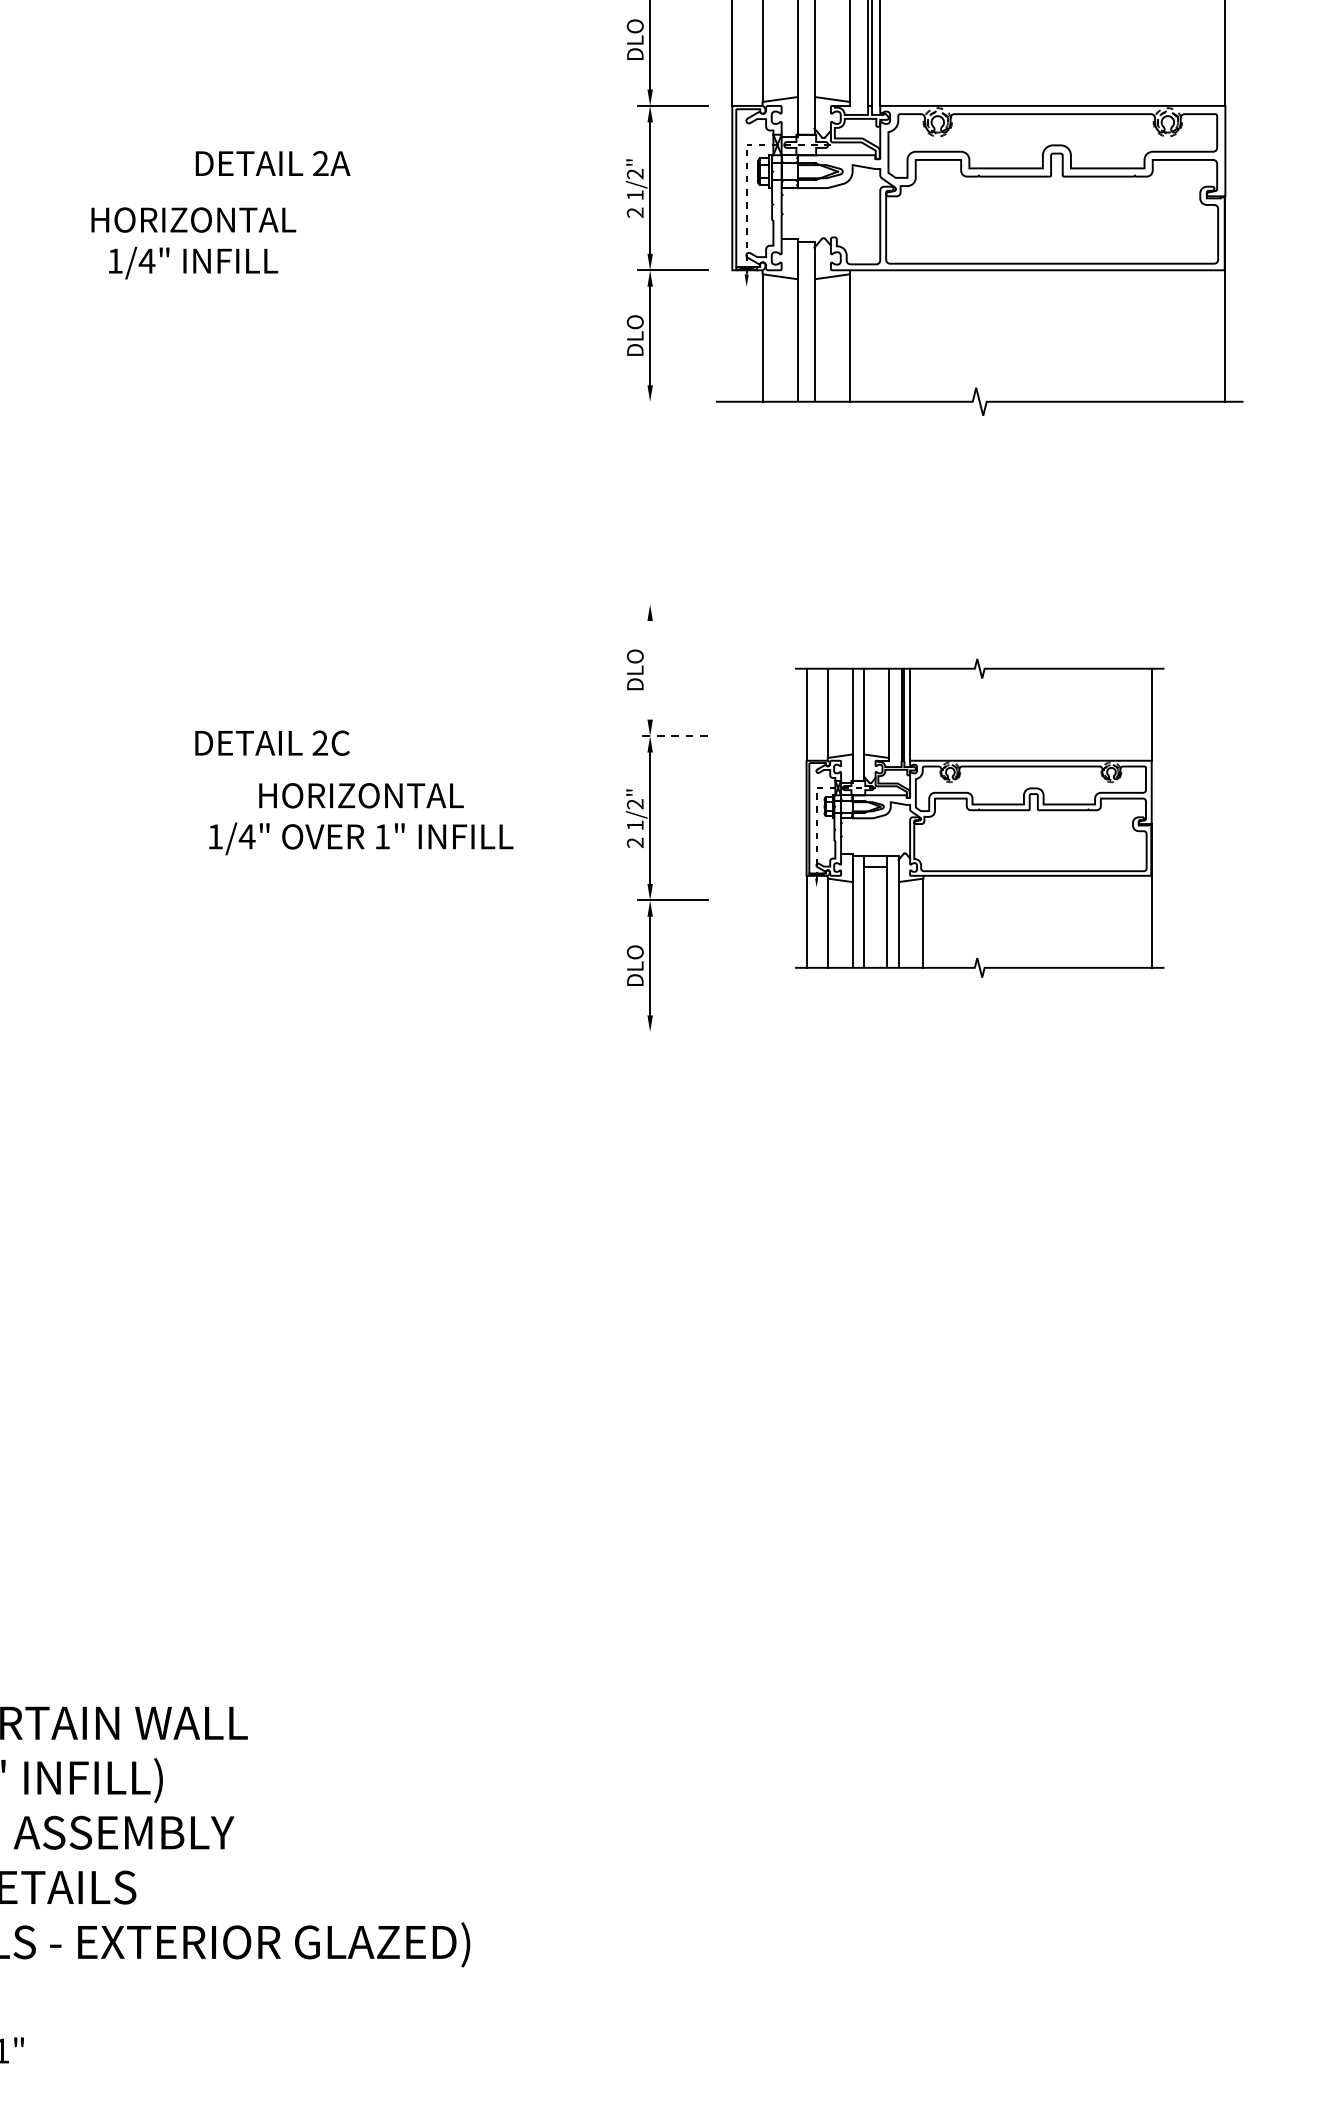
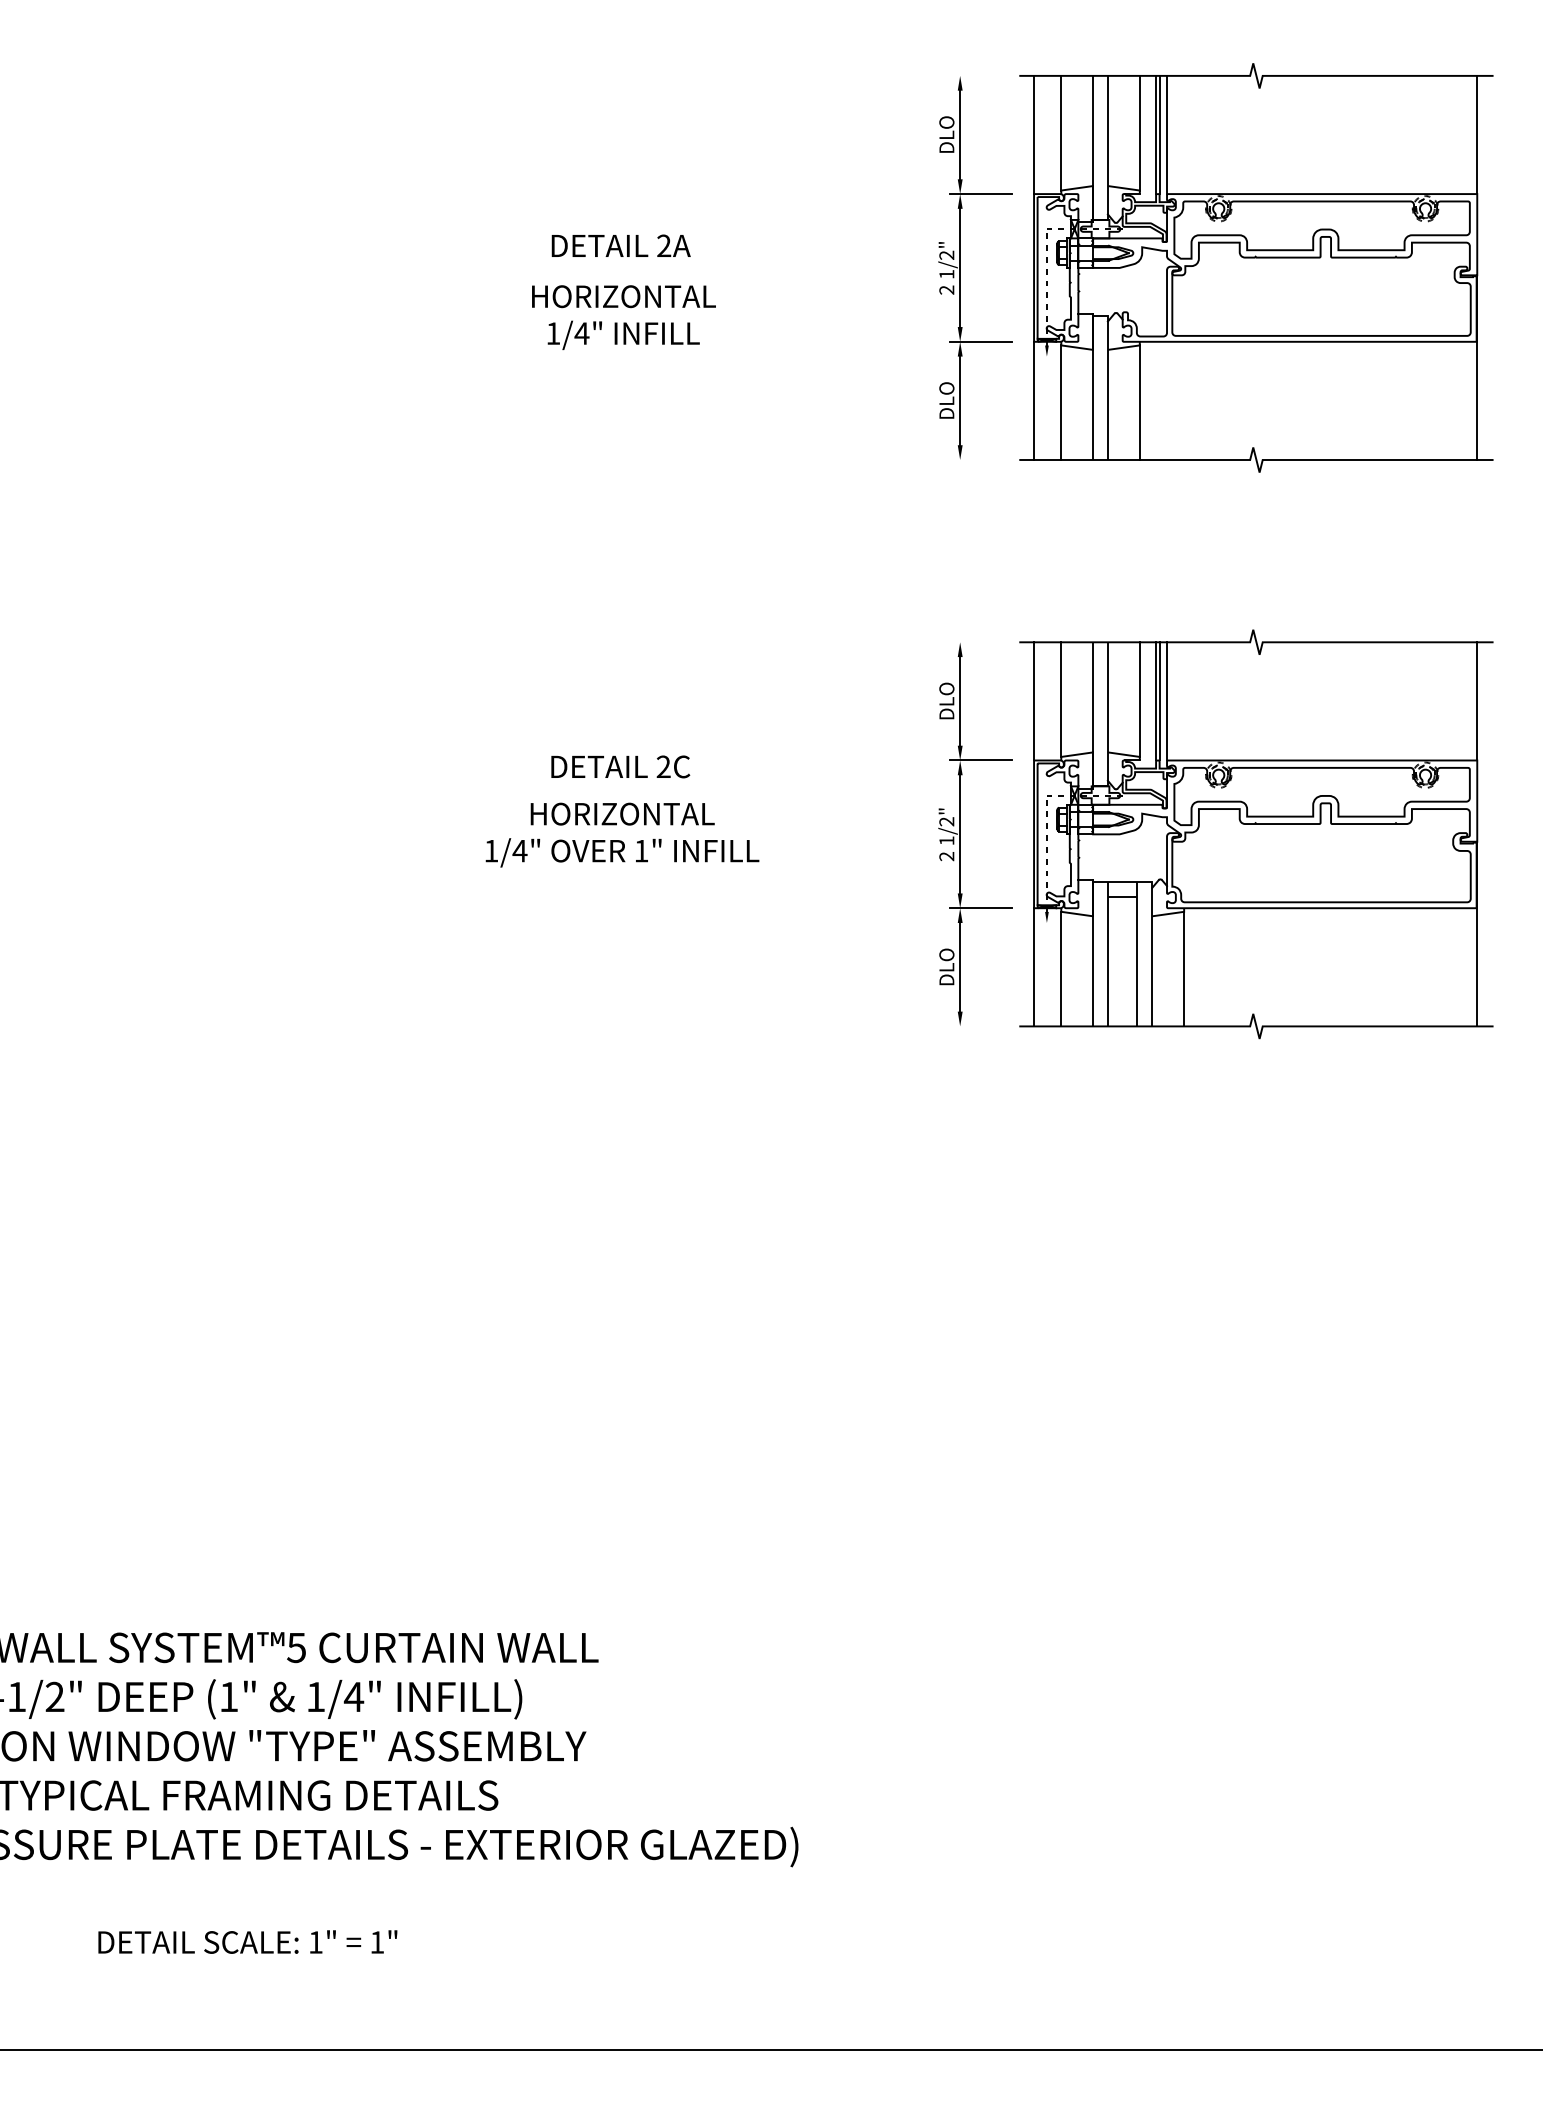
text: (193, 243) -> (623, 317), moved
line: (732, 335) -> (1034, 400), added
line: (650, 670) -> (960, 701), added
line: (672, 736) -> (980, 760), dashed -> solid
text: (361, 818) -> (622, 834), moved
part: (979, 818) -> (1256, 834), size x1.43

